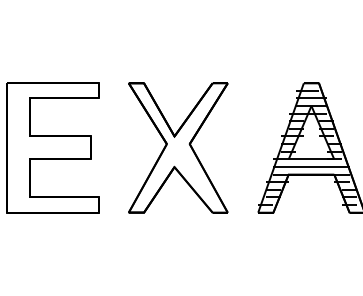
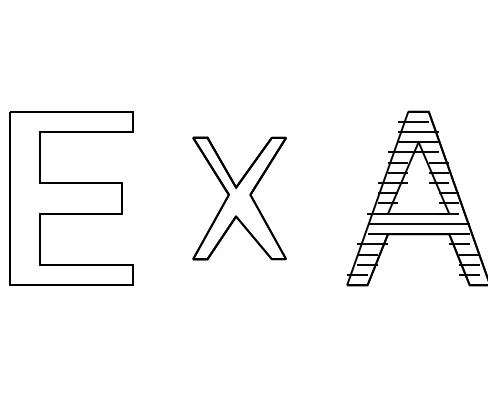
part: (178, 148) -> (239, 198), size x0.7

